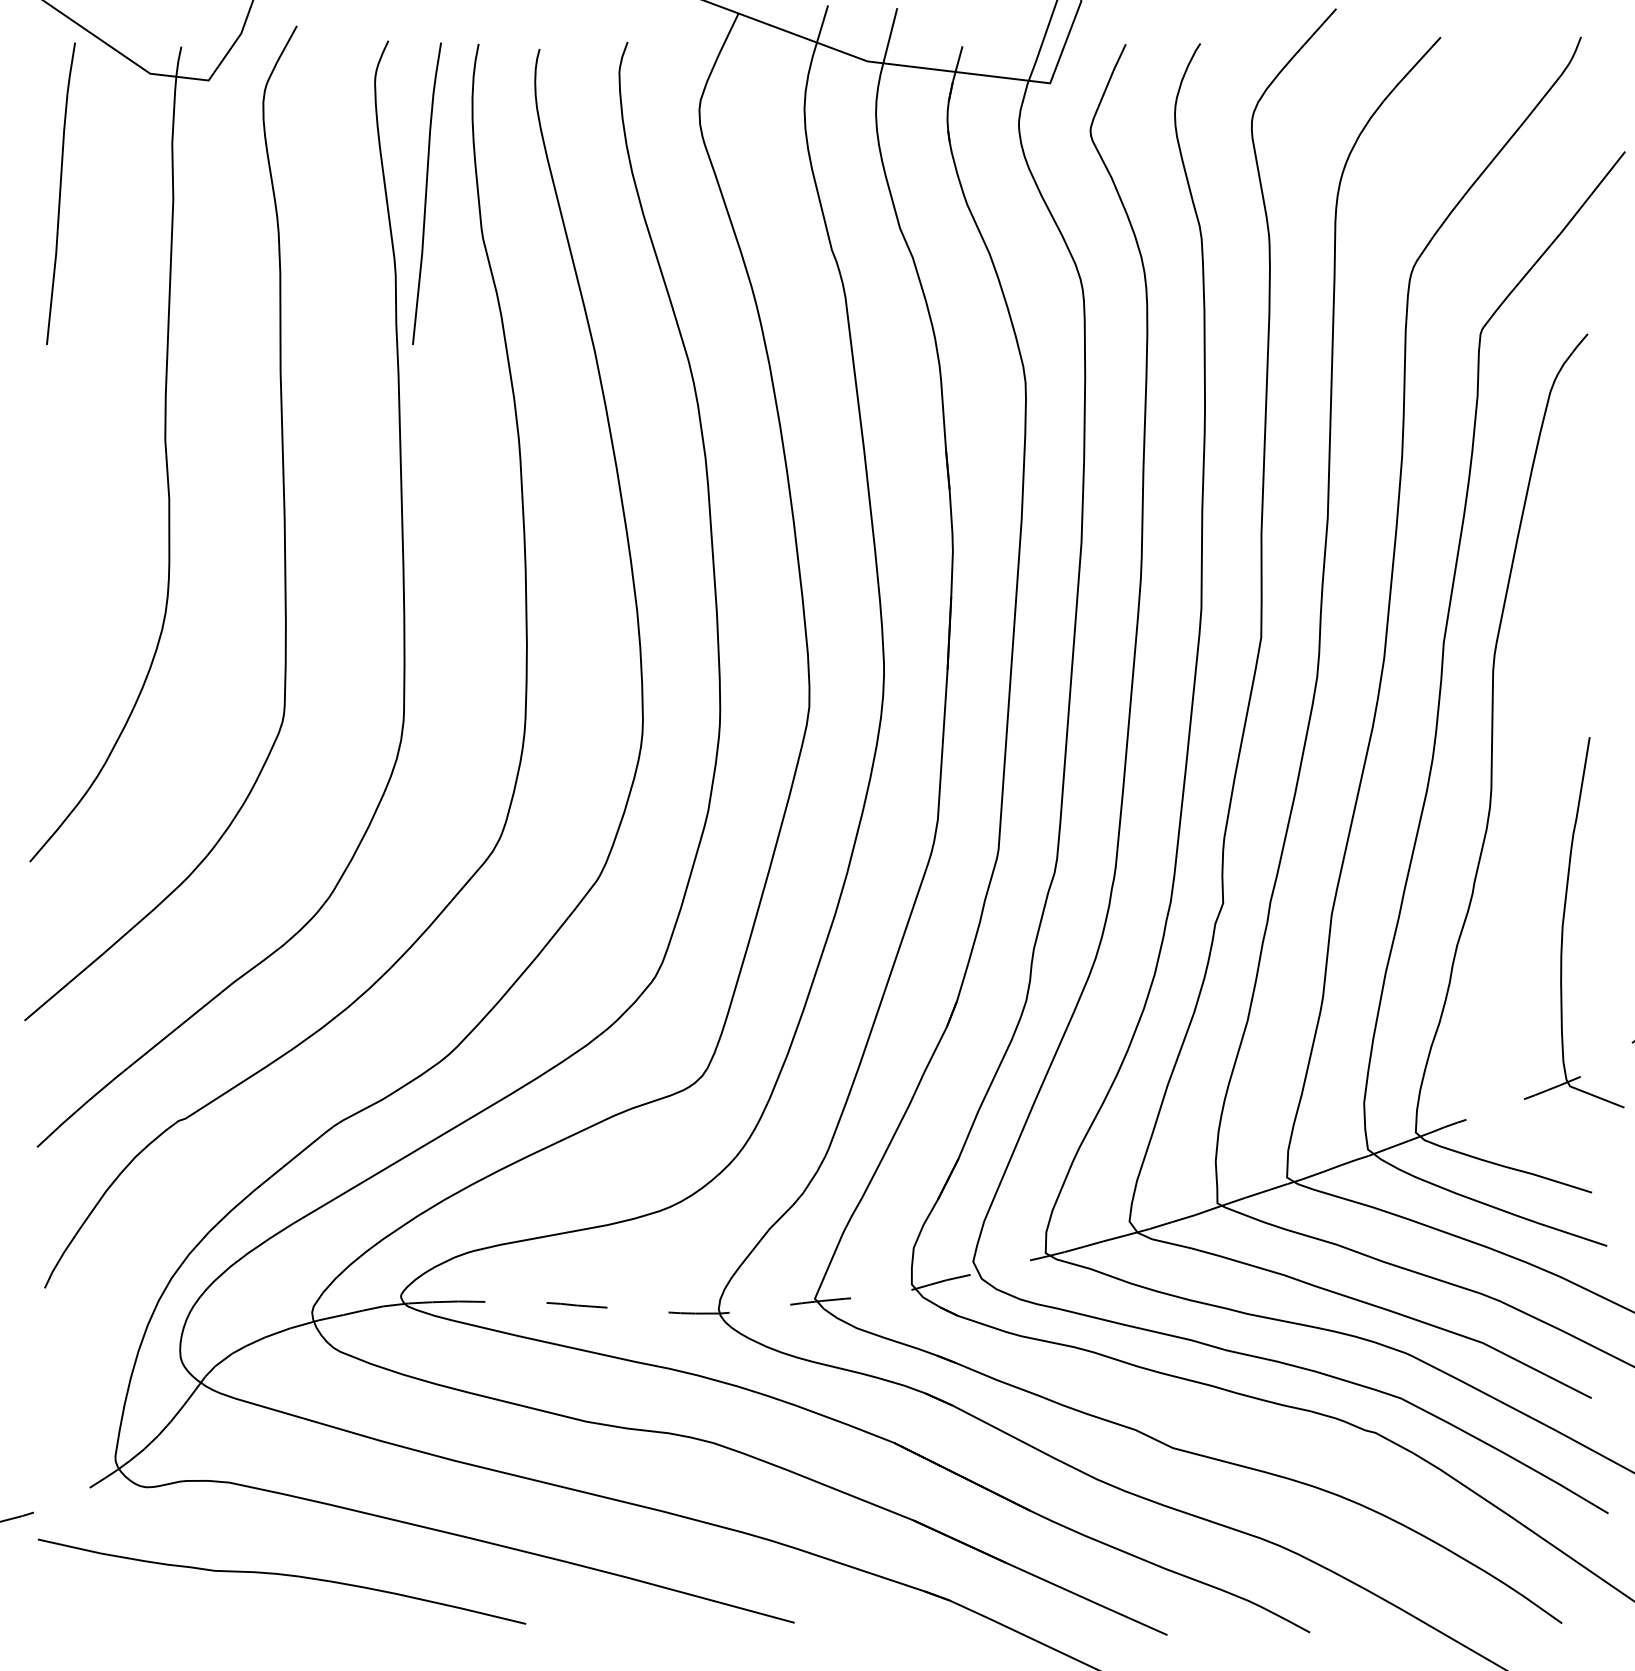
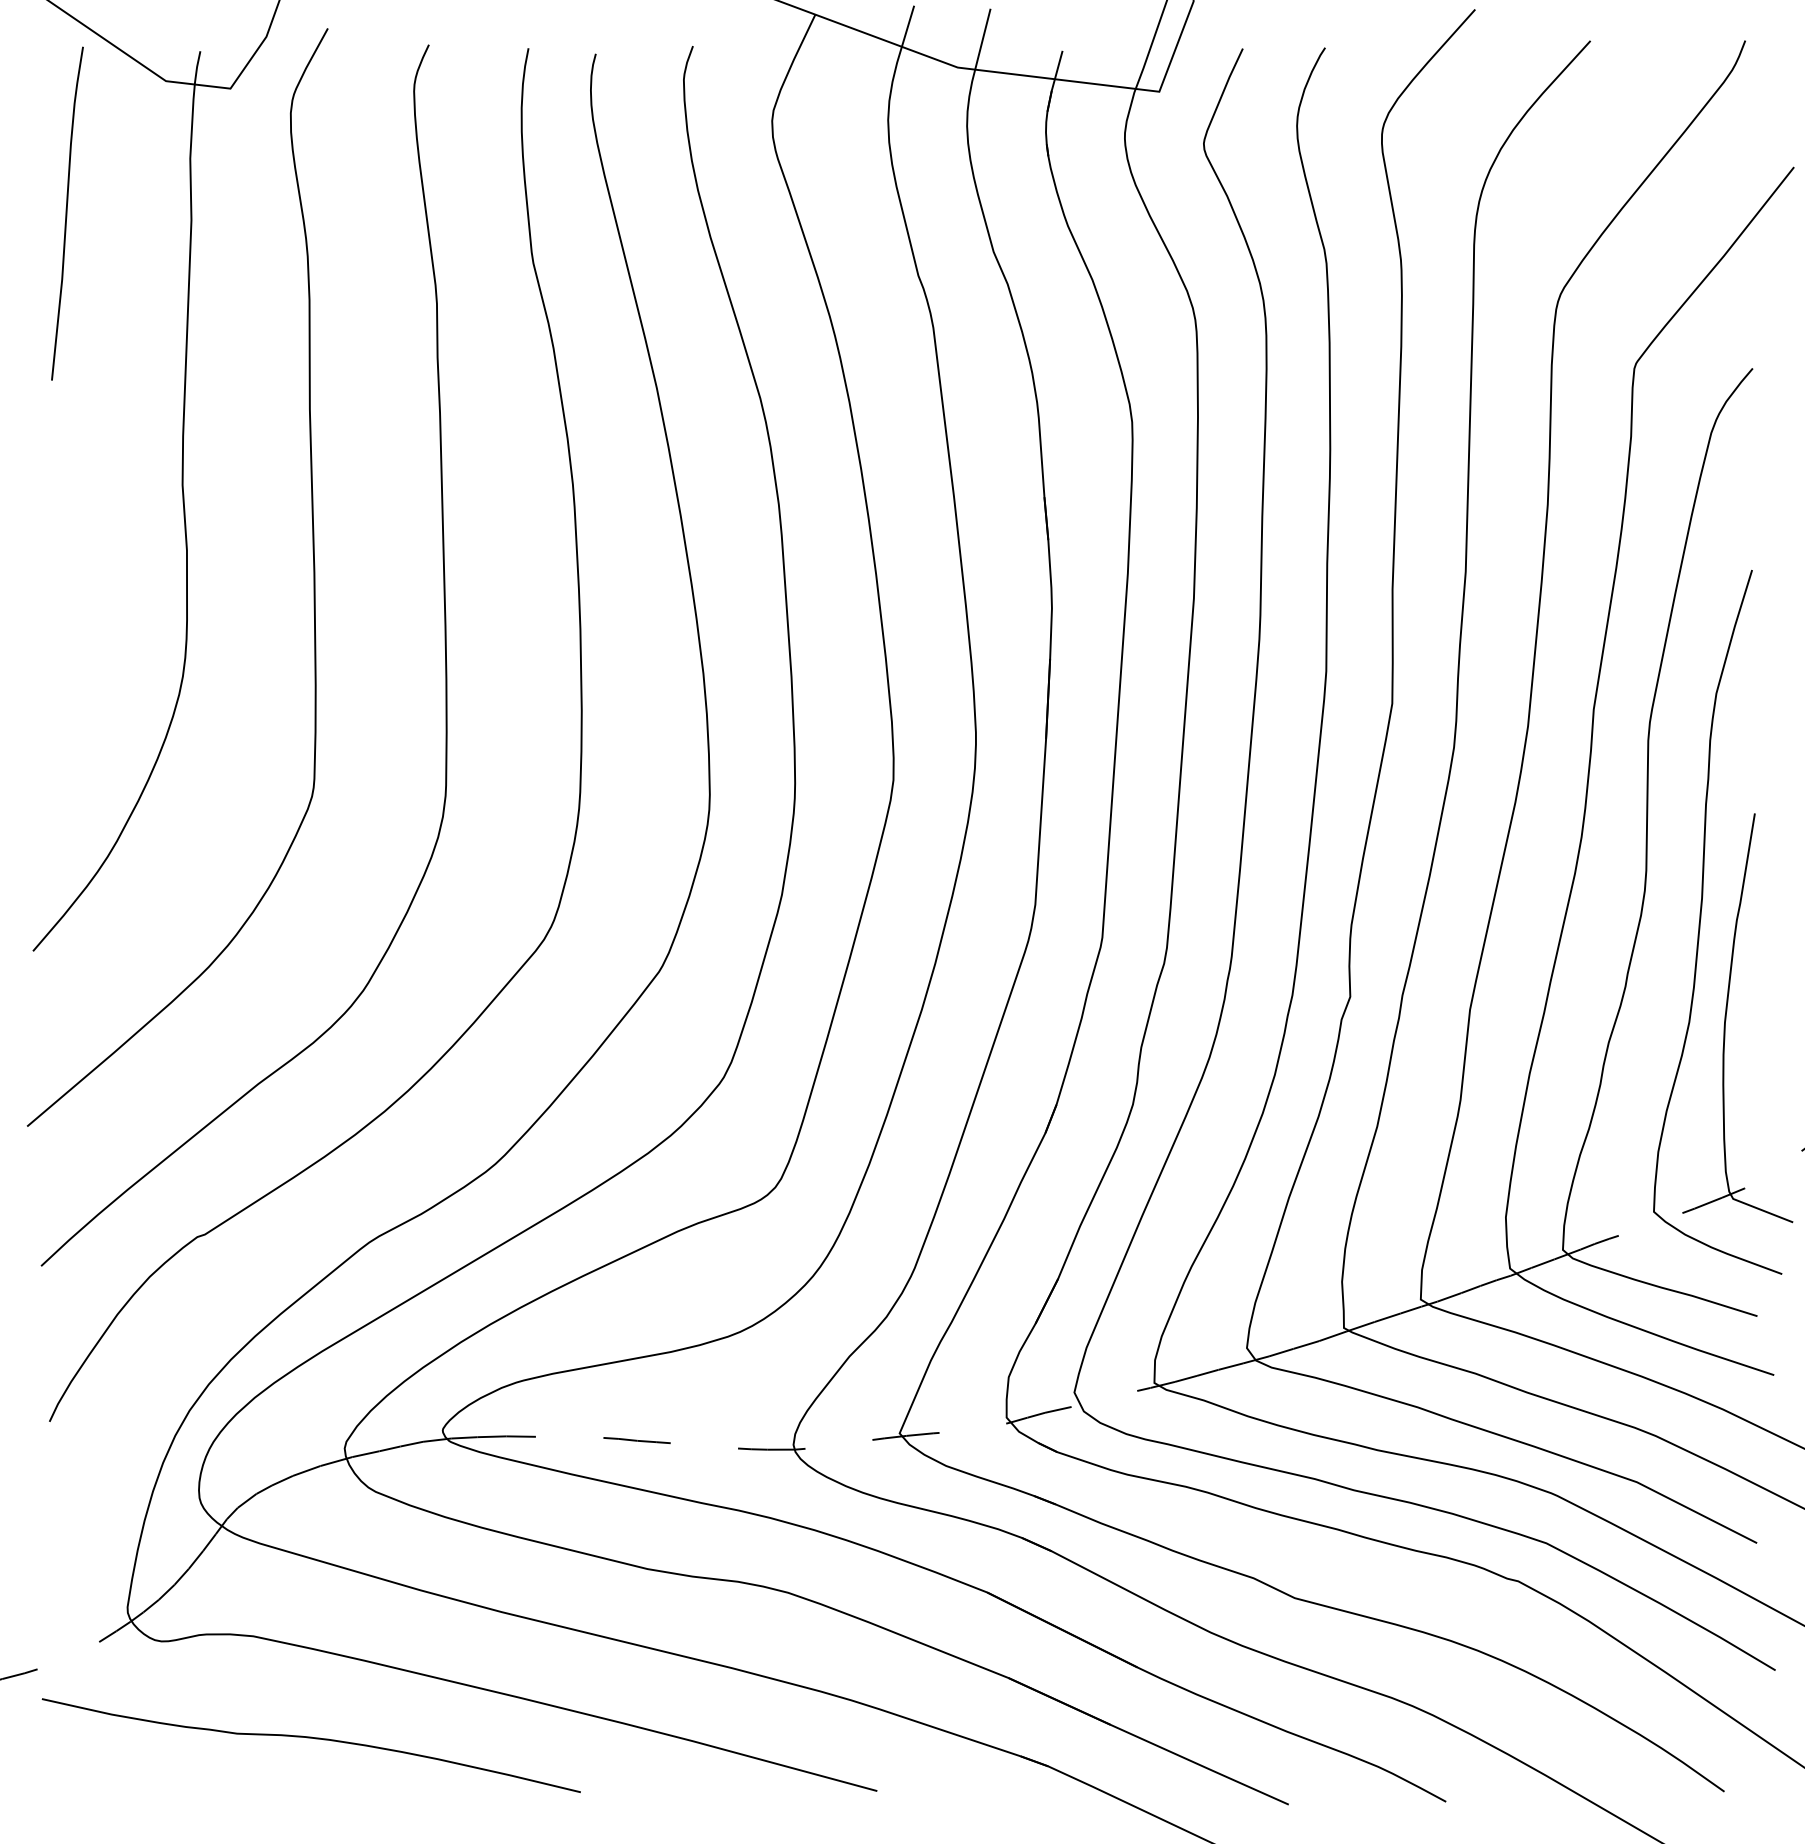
curve: (426, 193) -> (470, 213), removed
curve: (1541, 832) -> (1701, 918), added

